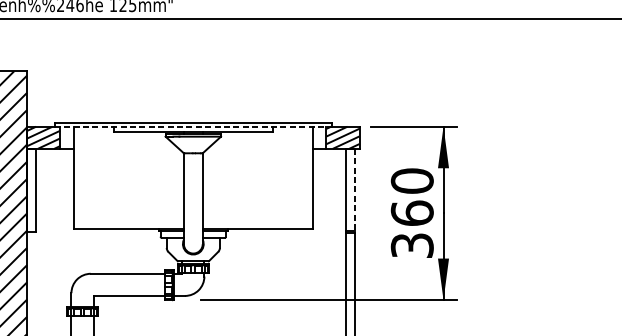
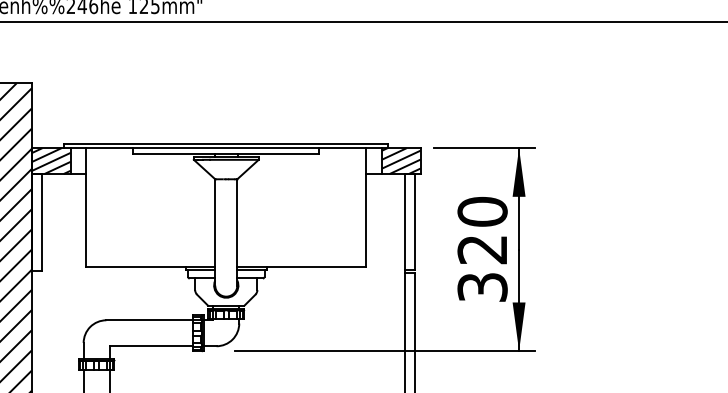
line: (193, 126) -> (226, 148), dashed -> solid
line: (354, 189) -> (414, 221), dashed -> solid
text: (412, 213) -> (482, 249), 360 -> 320

